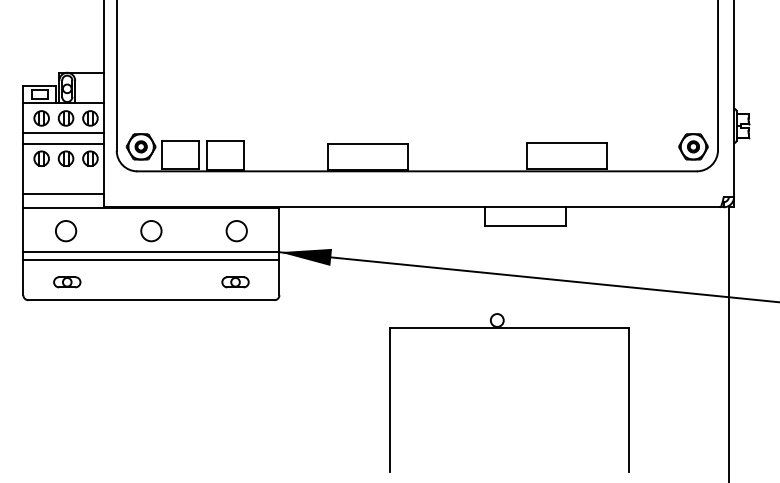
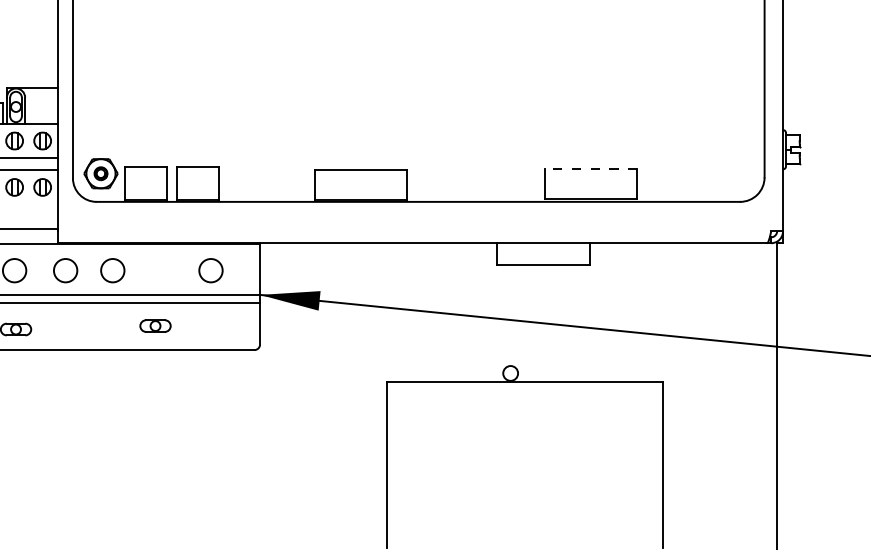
line: (566, 143) -> (590, 169), solid -> dashed
part: (693, 146) -> (736, 173), removed
circle: (110, 231) -> (65, 271), added
part: (235, 282) -> (155, 326), moved

